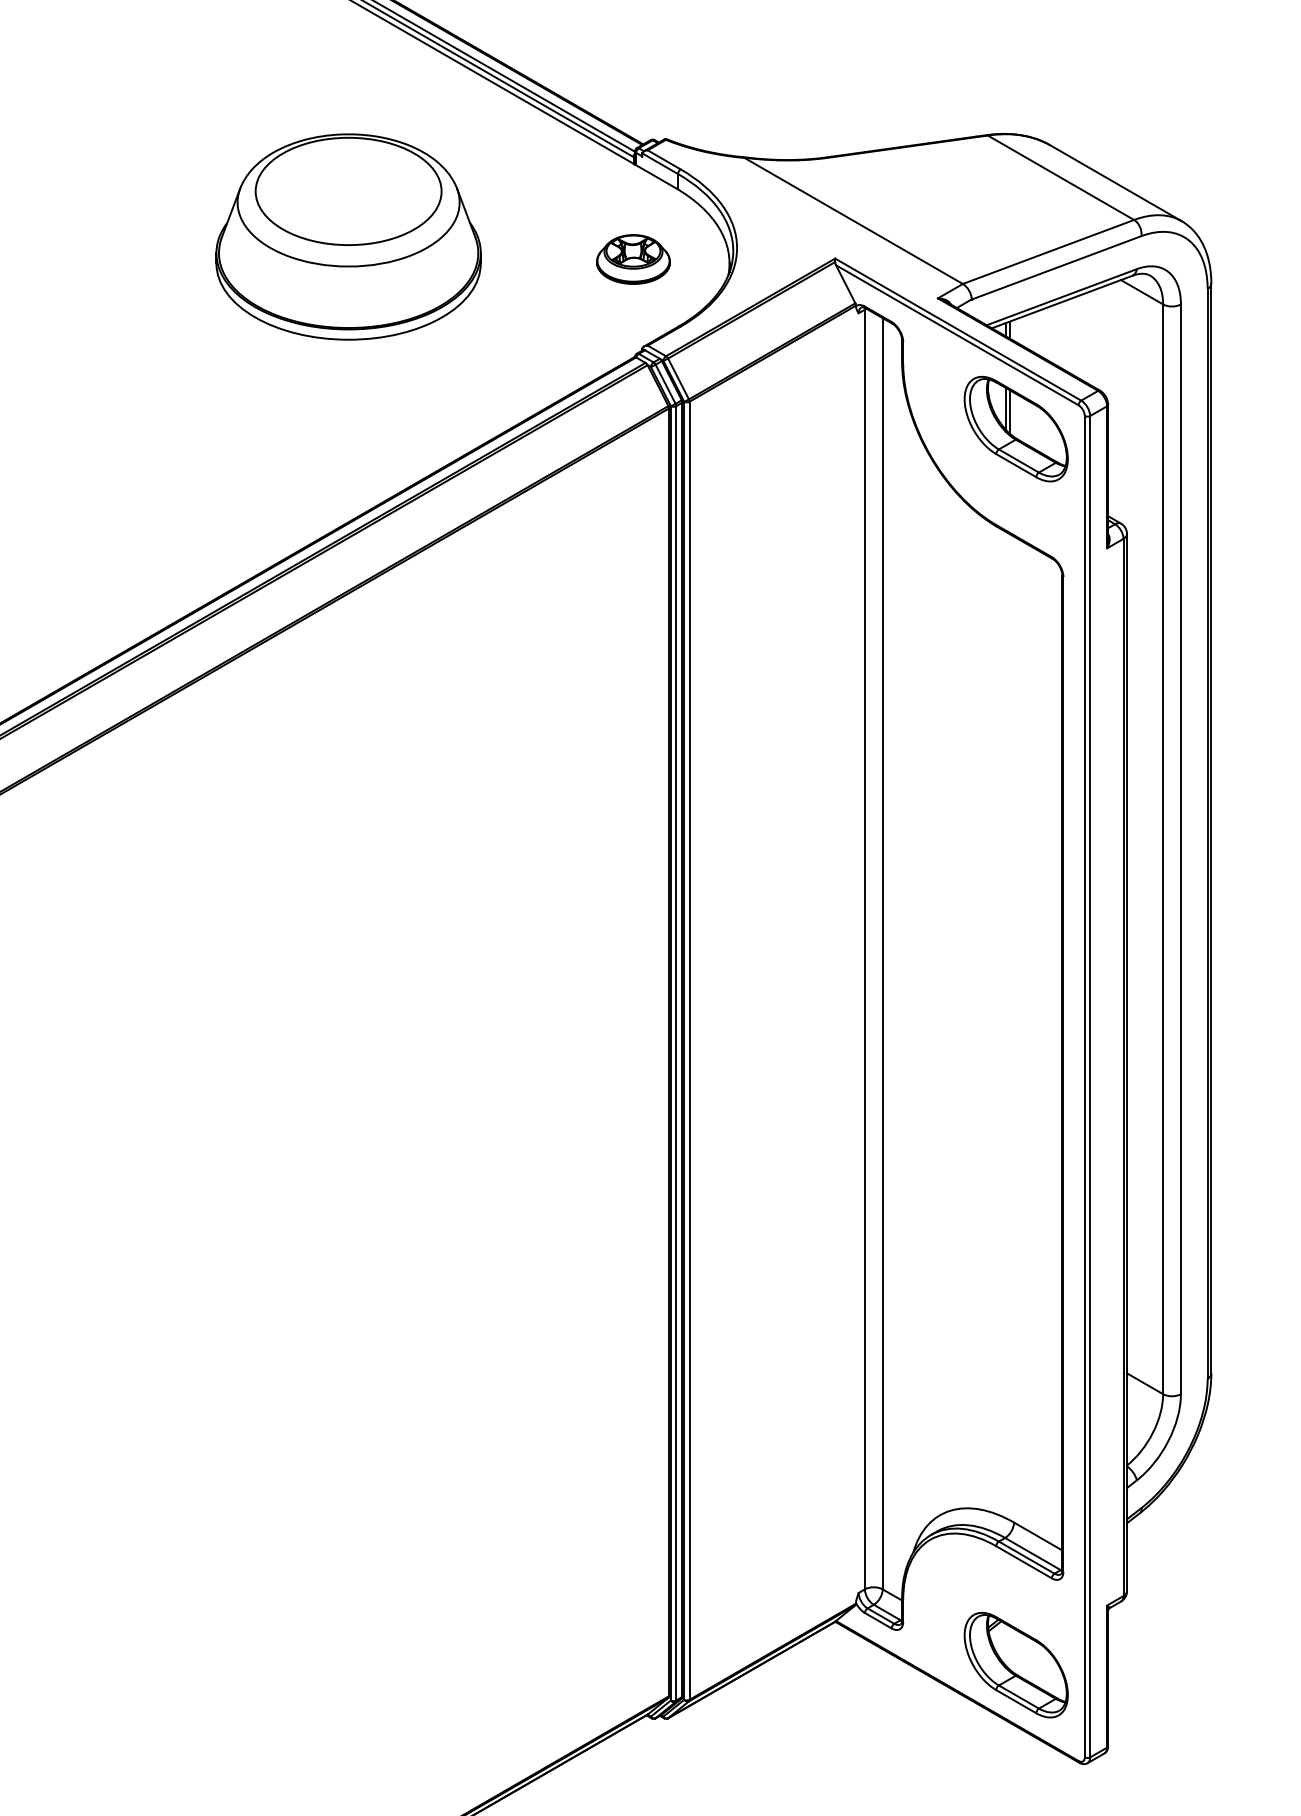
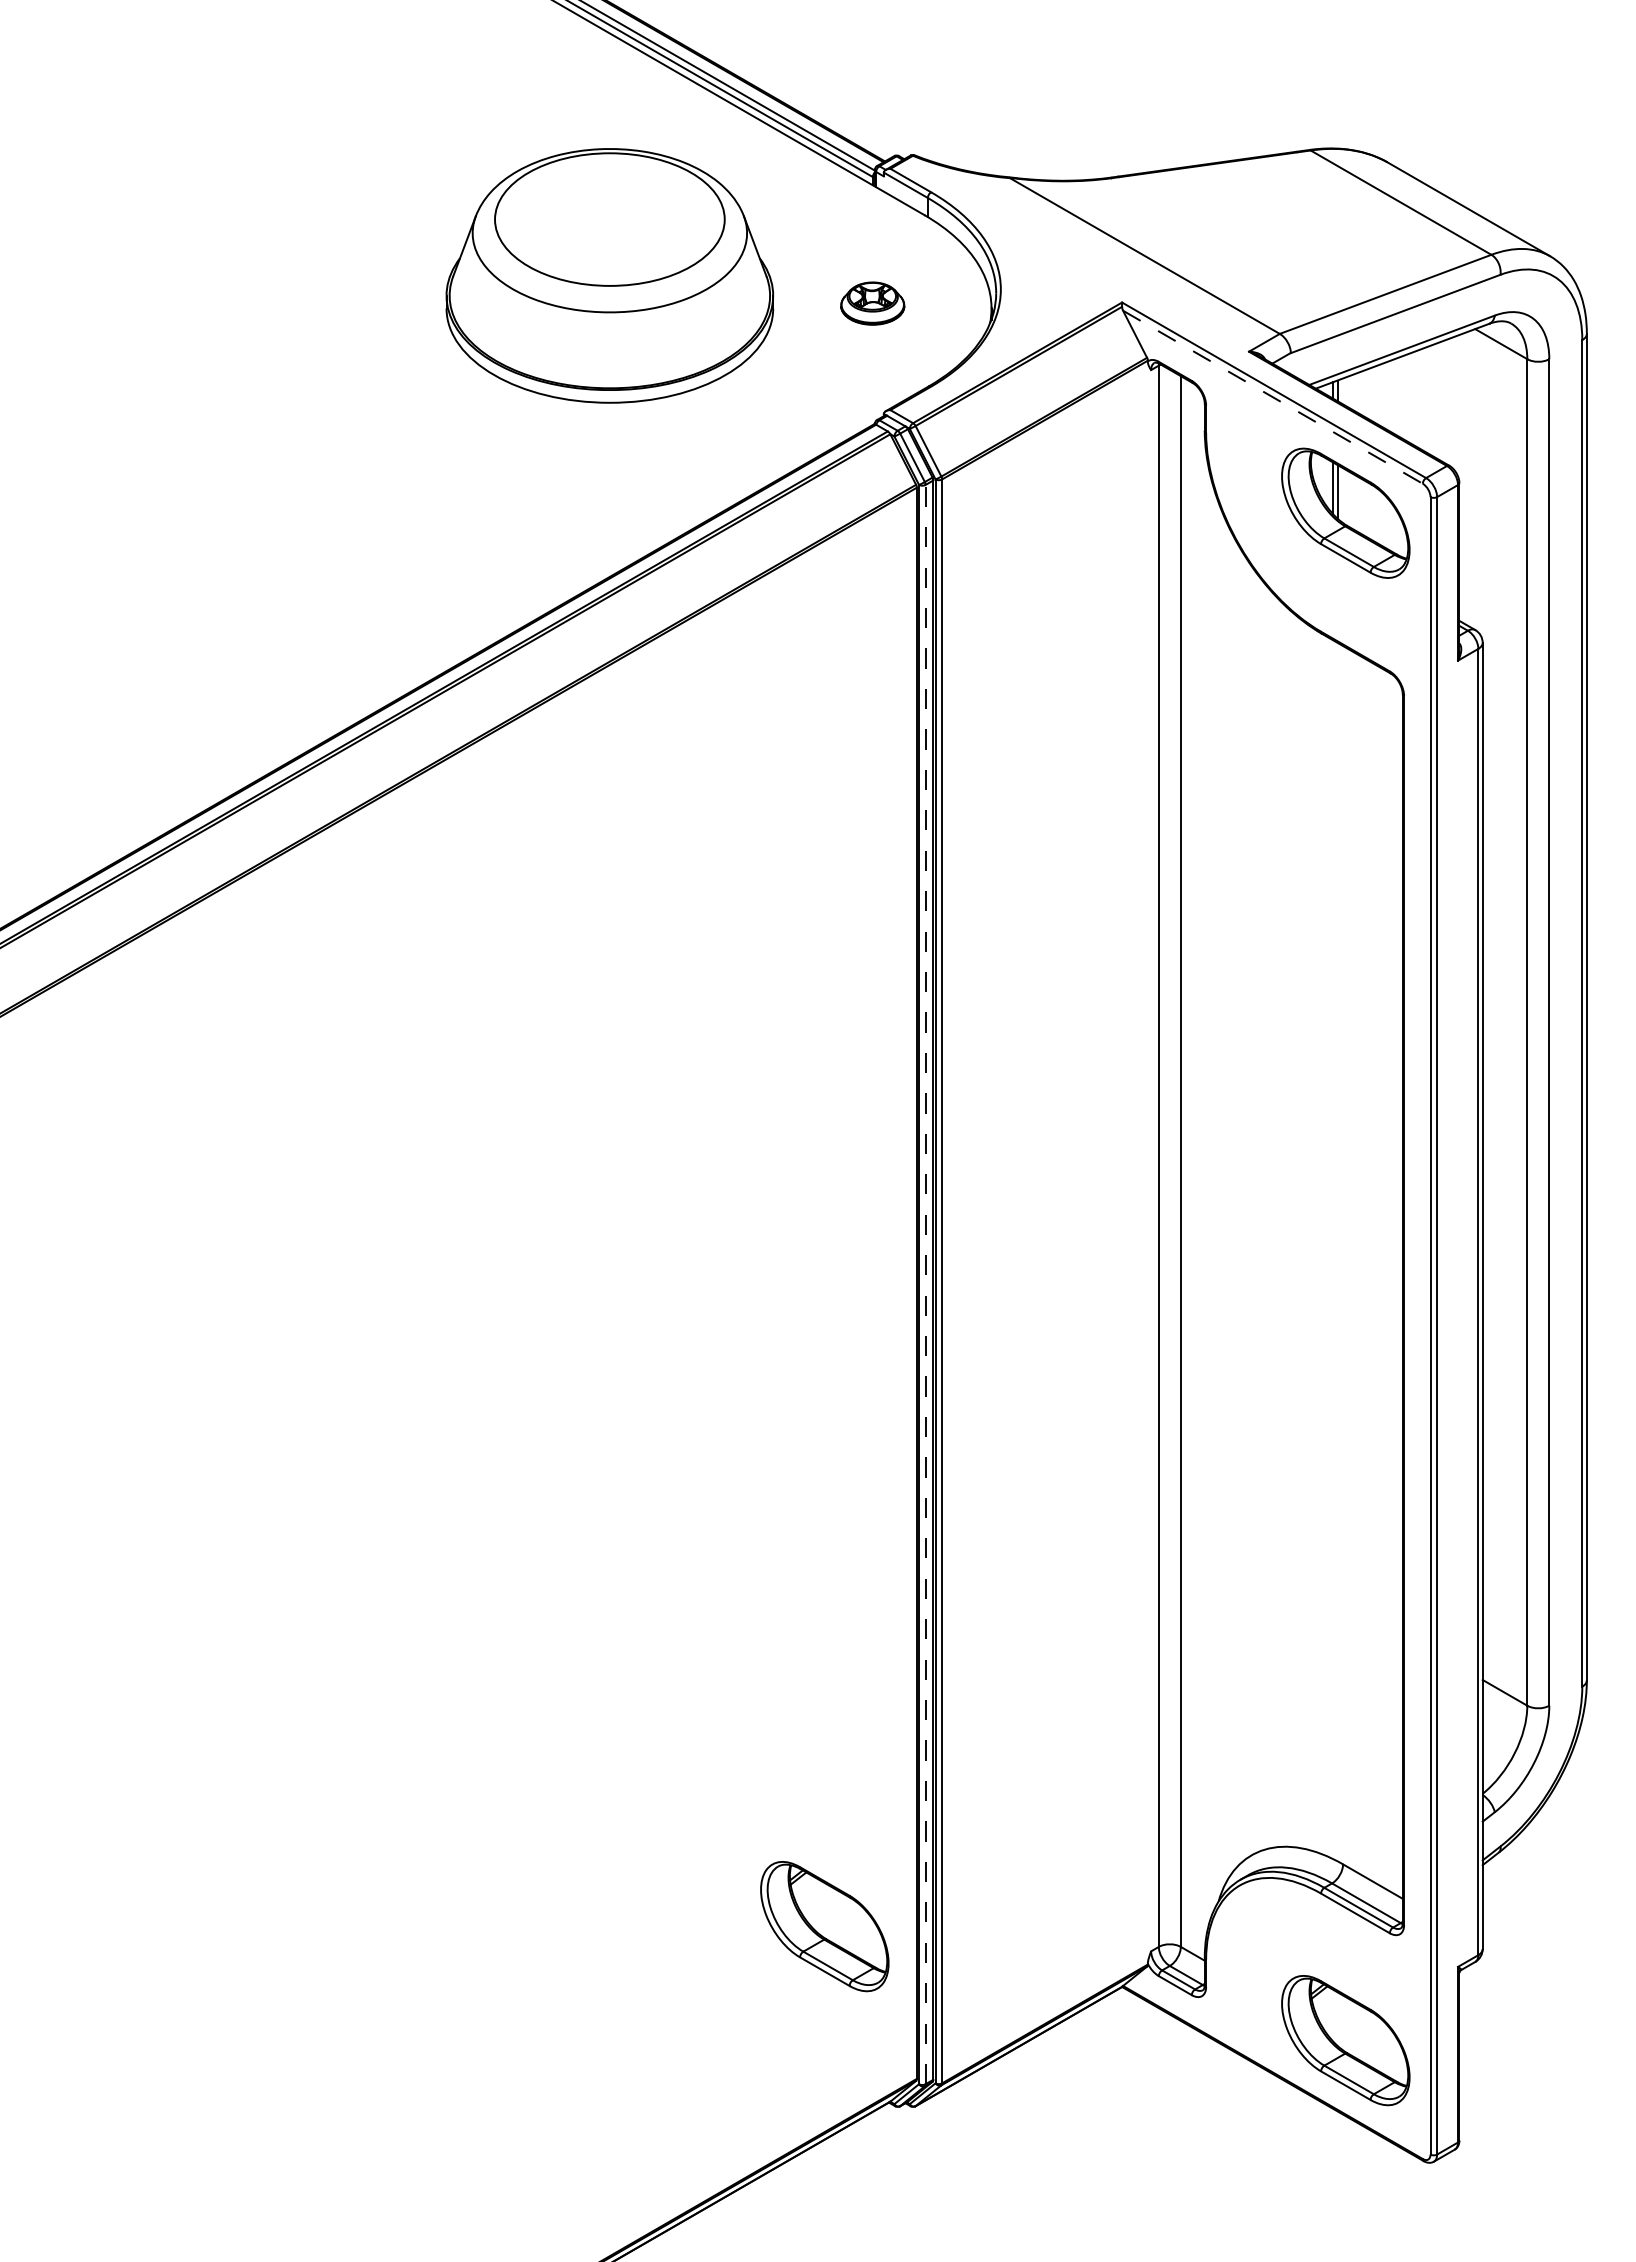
part: (348, 236) -> (609, 275), moved
part: (633, 259) -> (872, 303), size x0.7
line: (957, 335) -> (1273, 397), solid -> dashed
line: (676, 1053) -> (925, 1284), solid -> dashed
part: (594, 1572) -> (824, 1926), added

